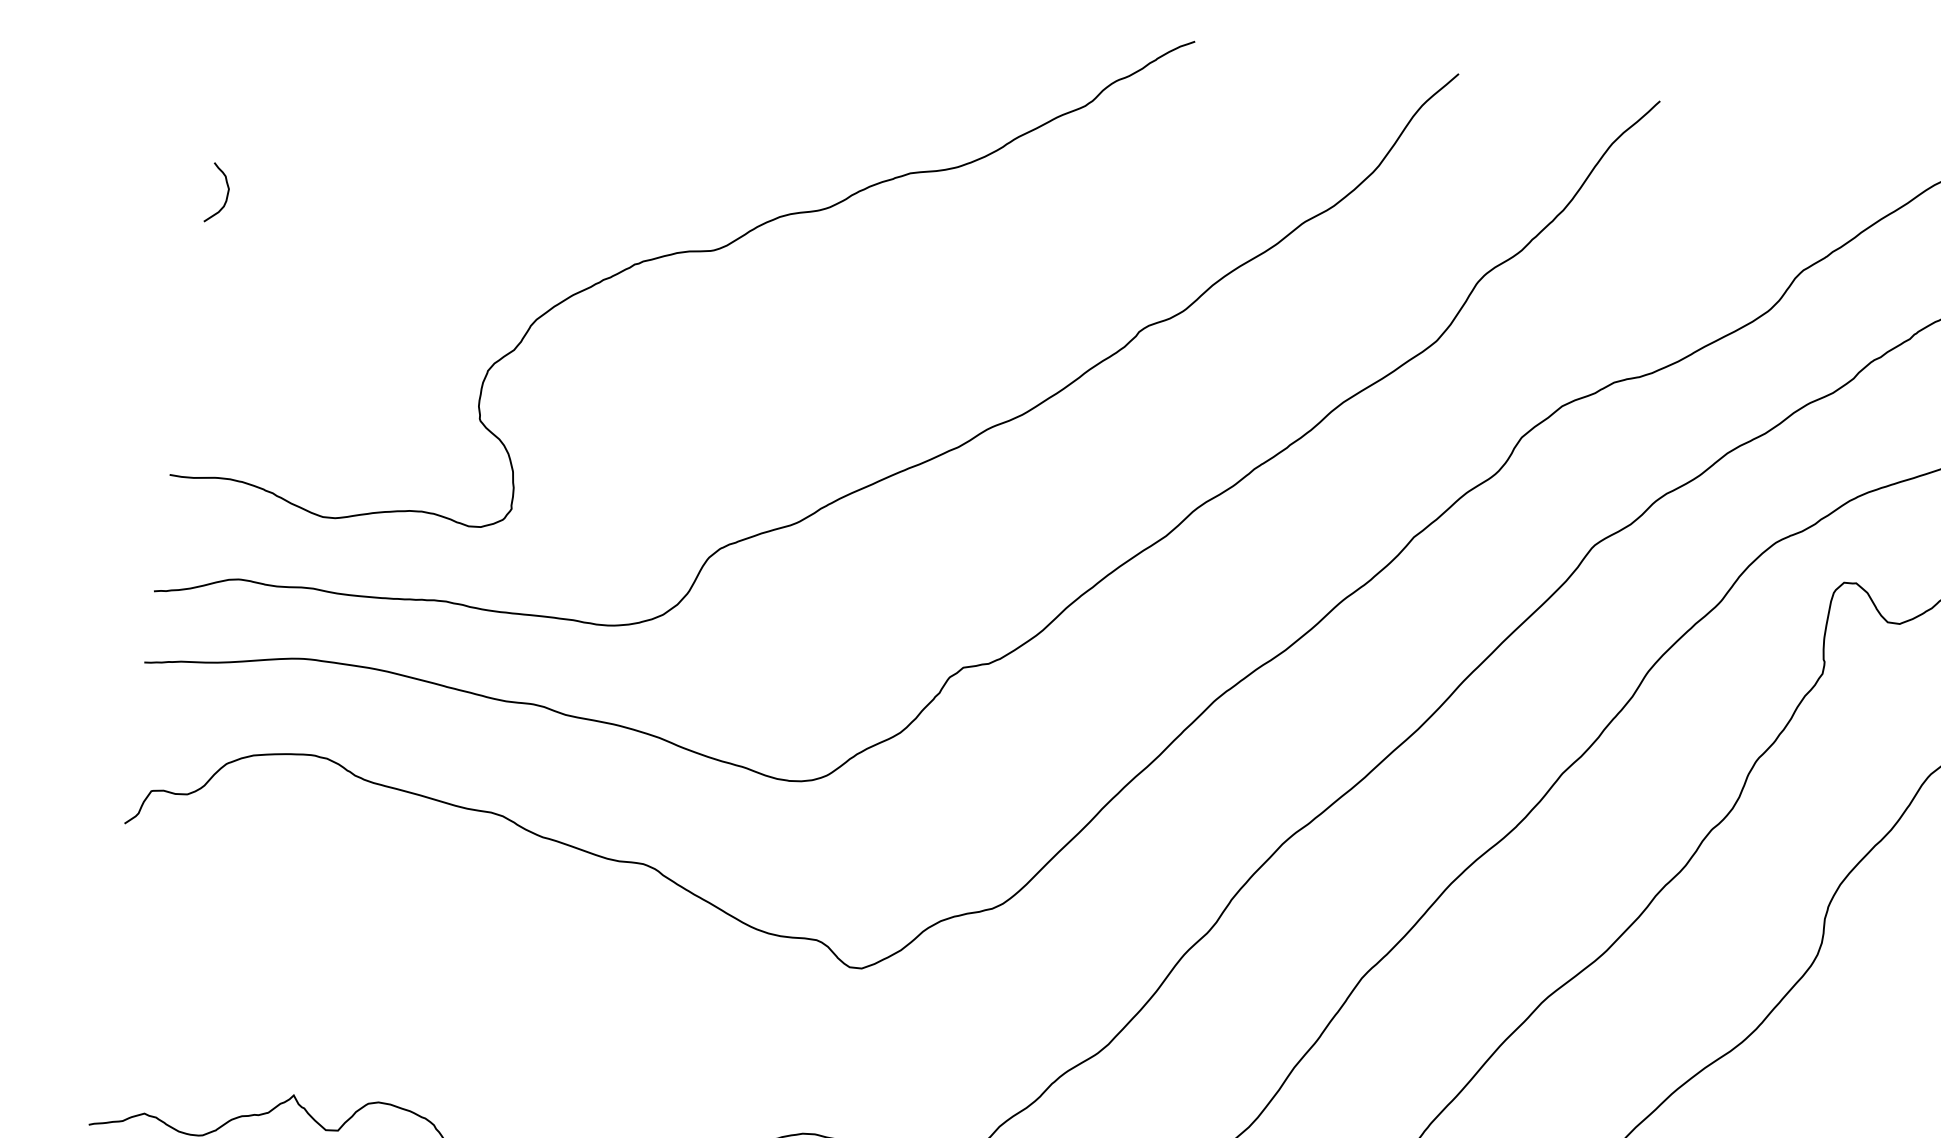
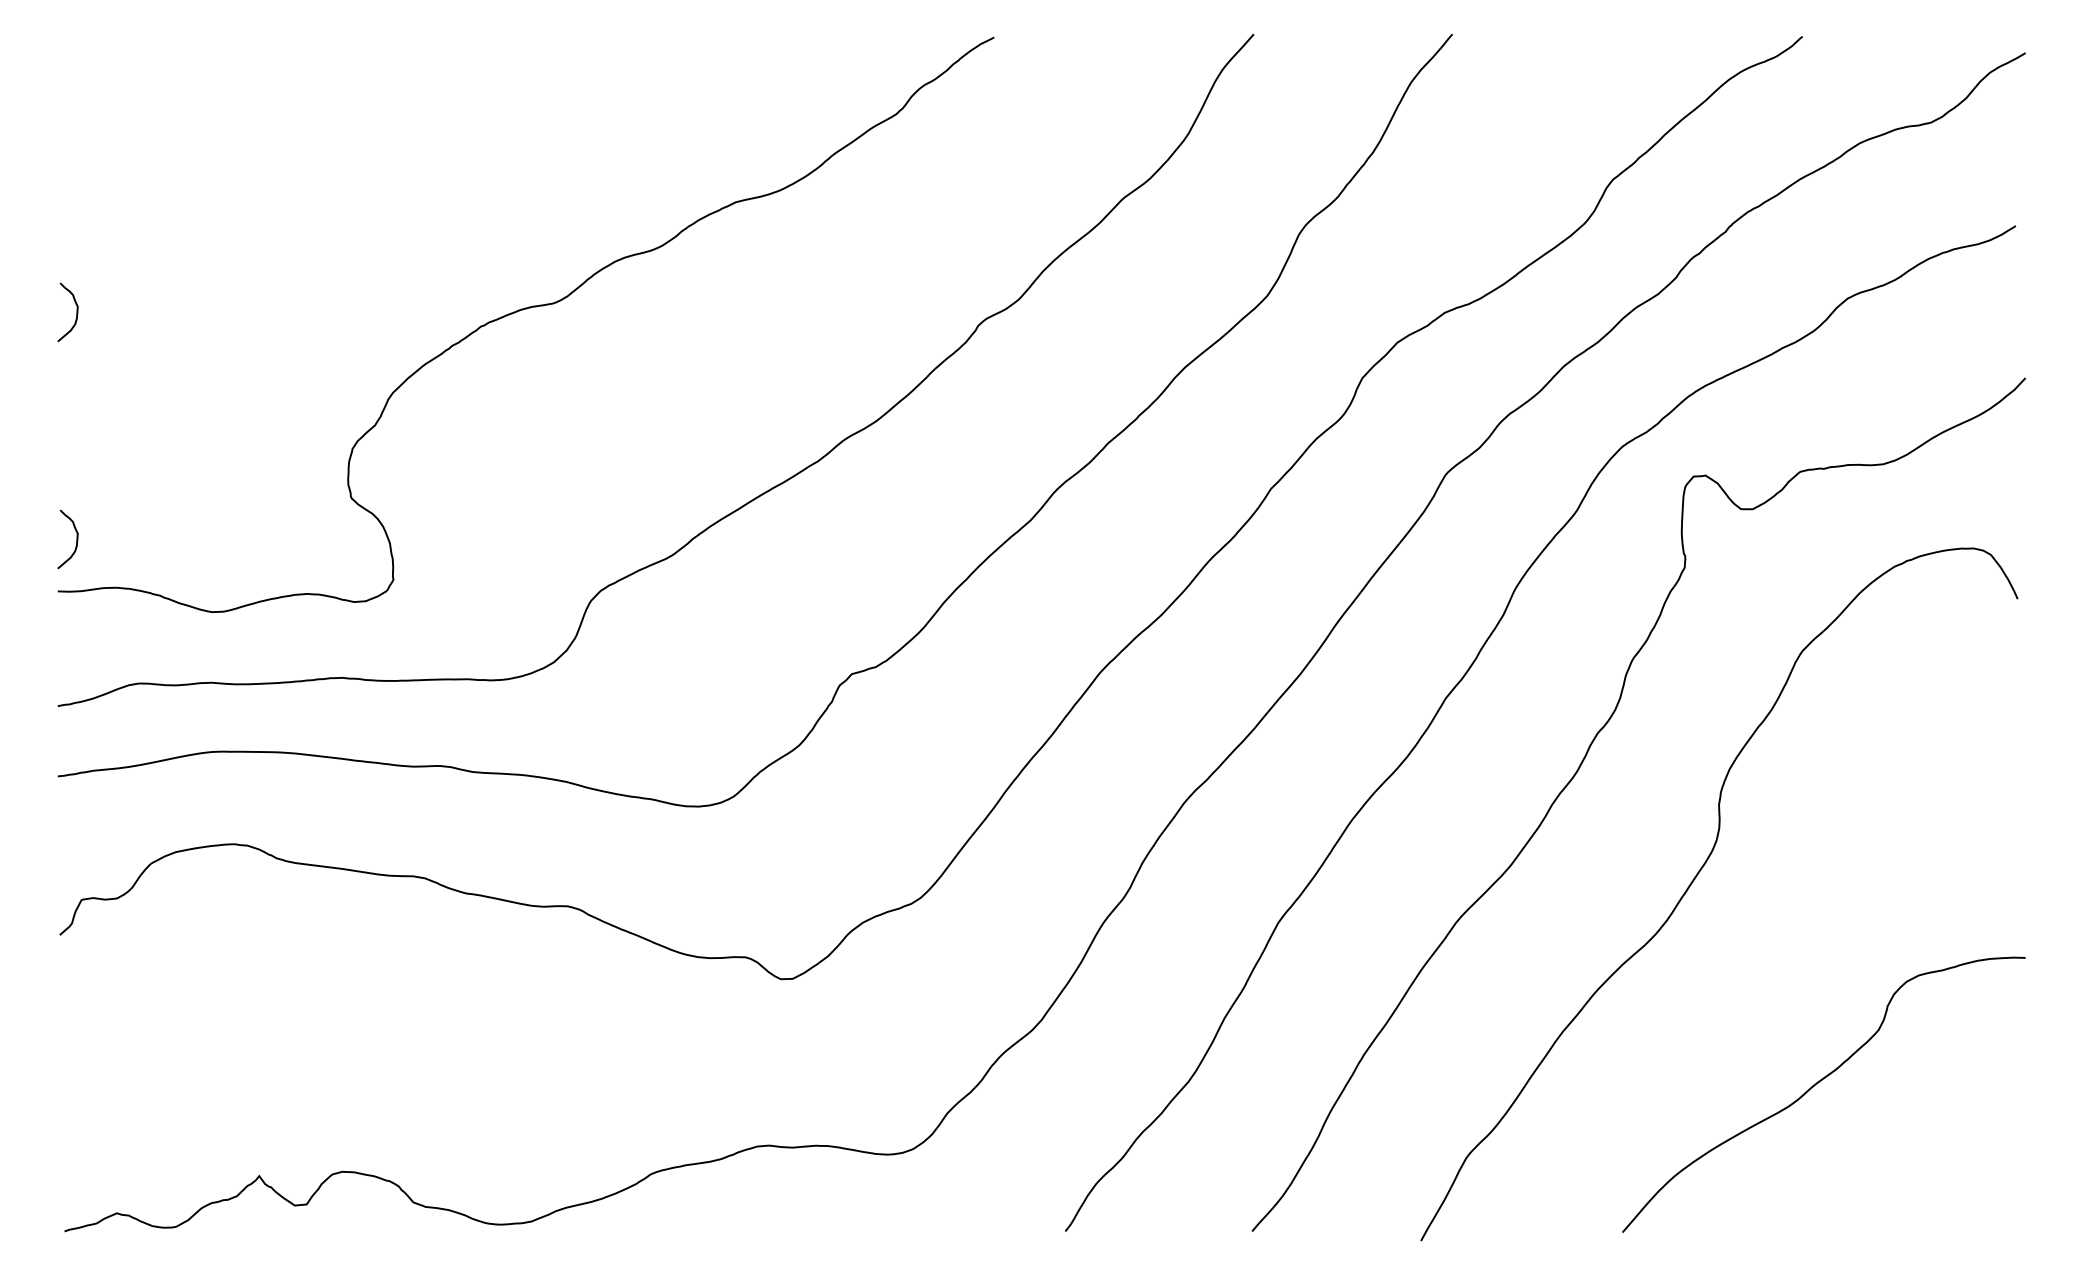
curve: (195, 424) -> (76, 539), added

